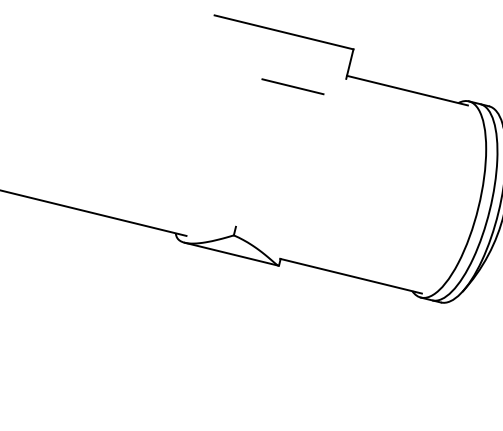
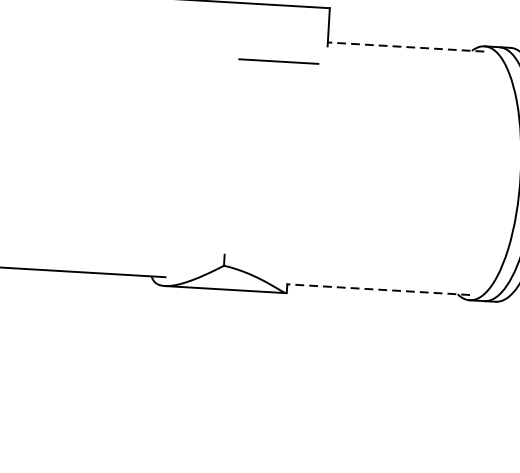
line: (292, 86) -> (278, 61), moved
line: (406, 90) -> (404, 47), solid -> dashed
line: (351, 276) -> (379, 289), solid -> dashed

